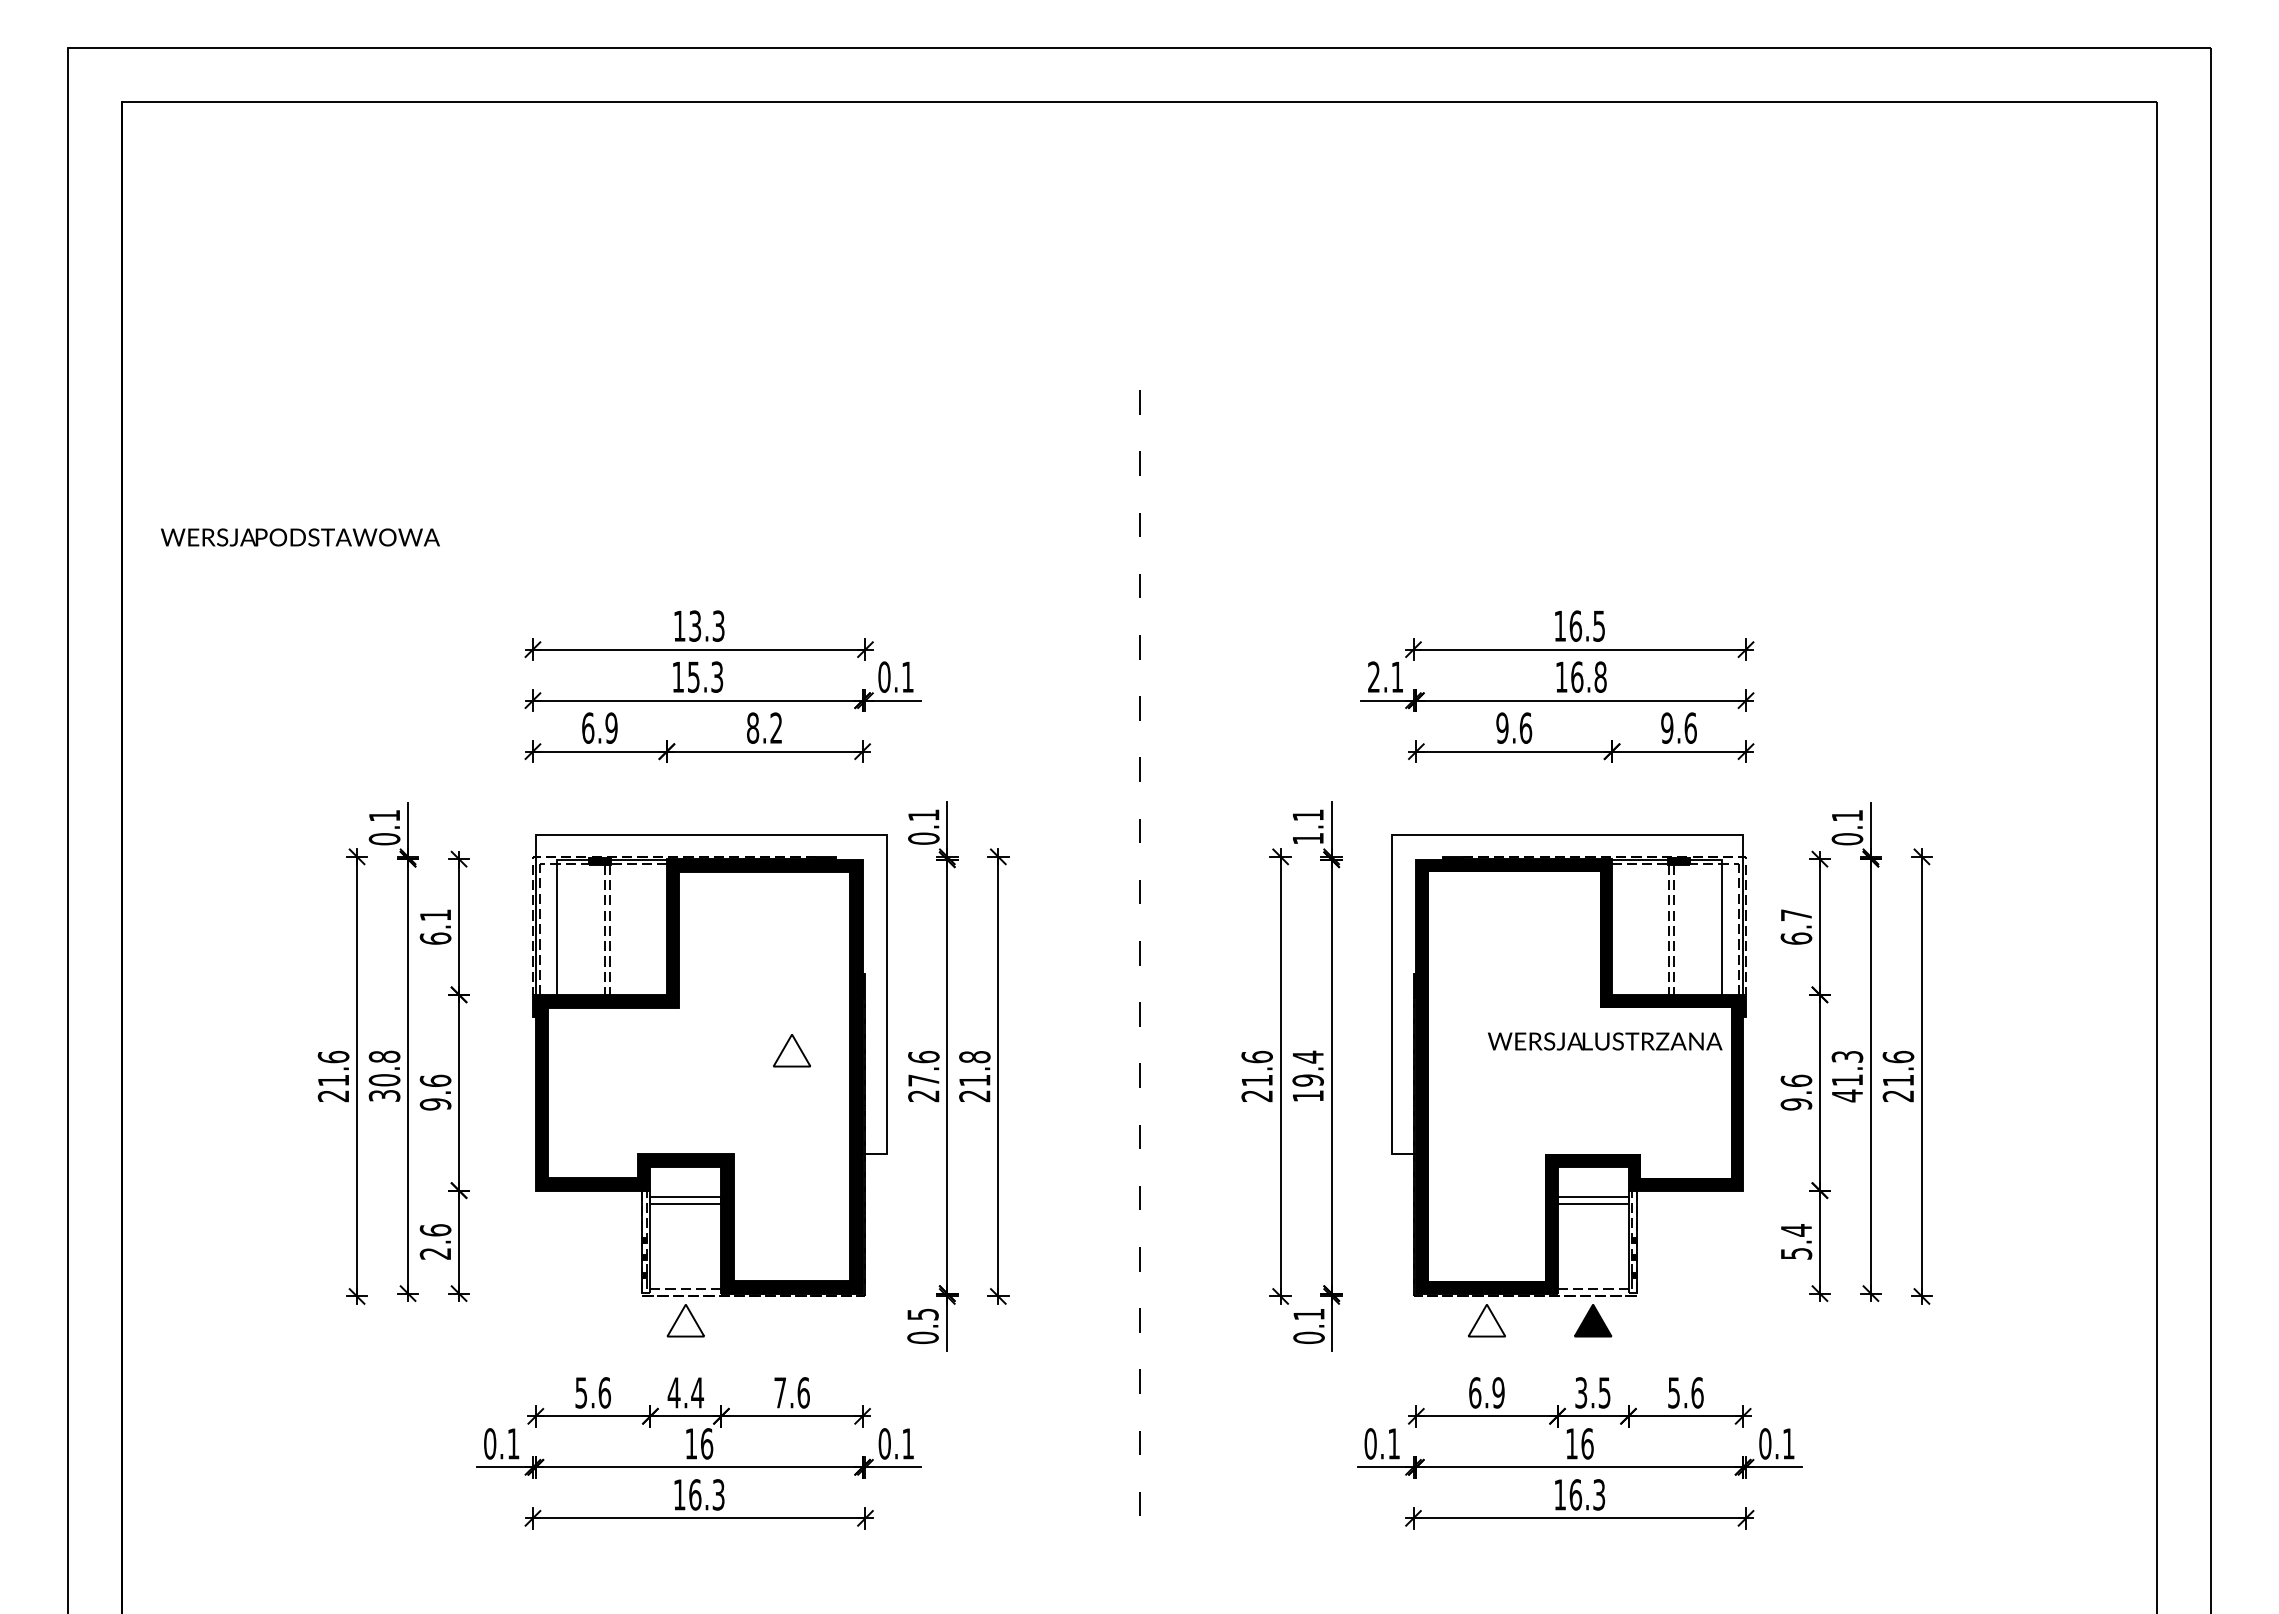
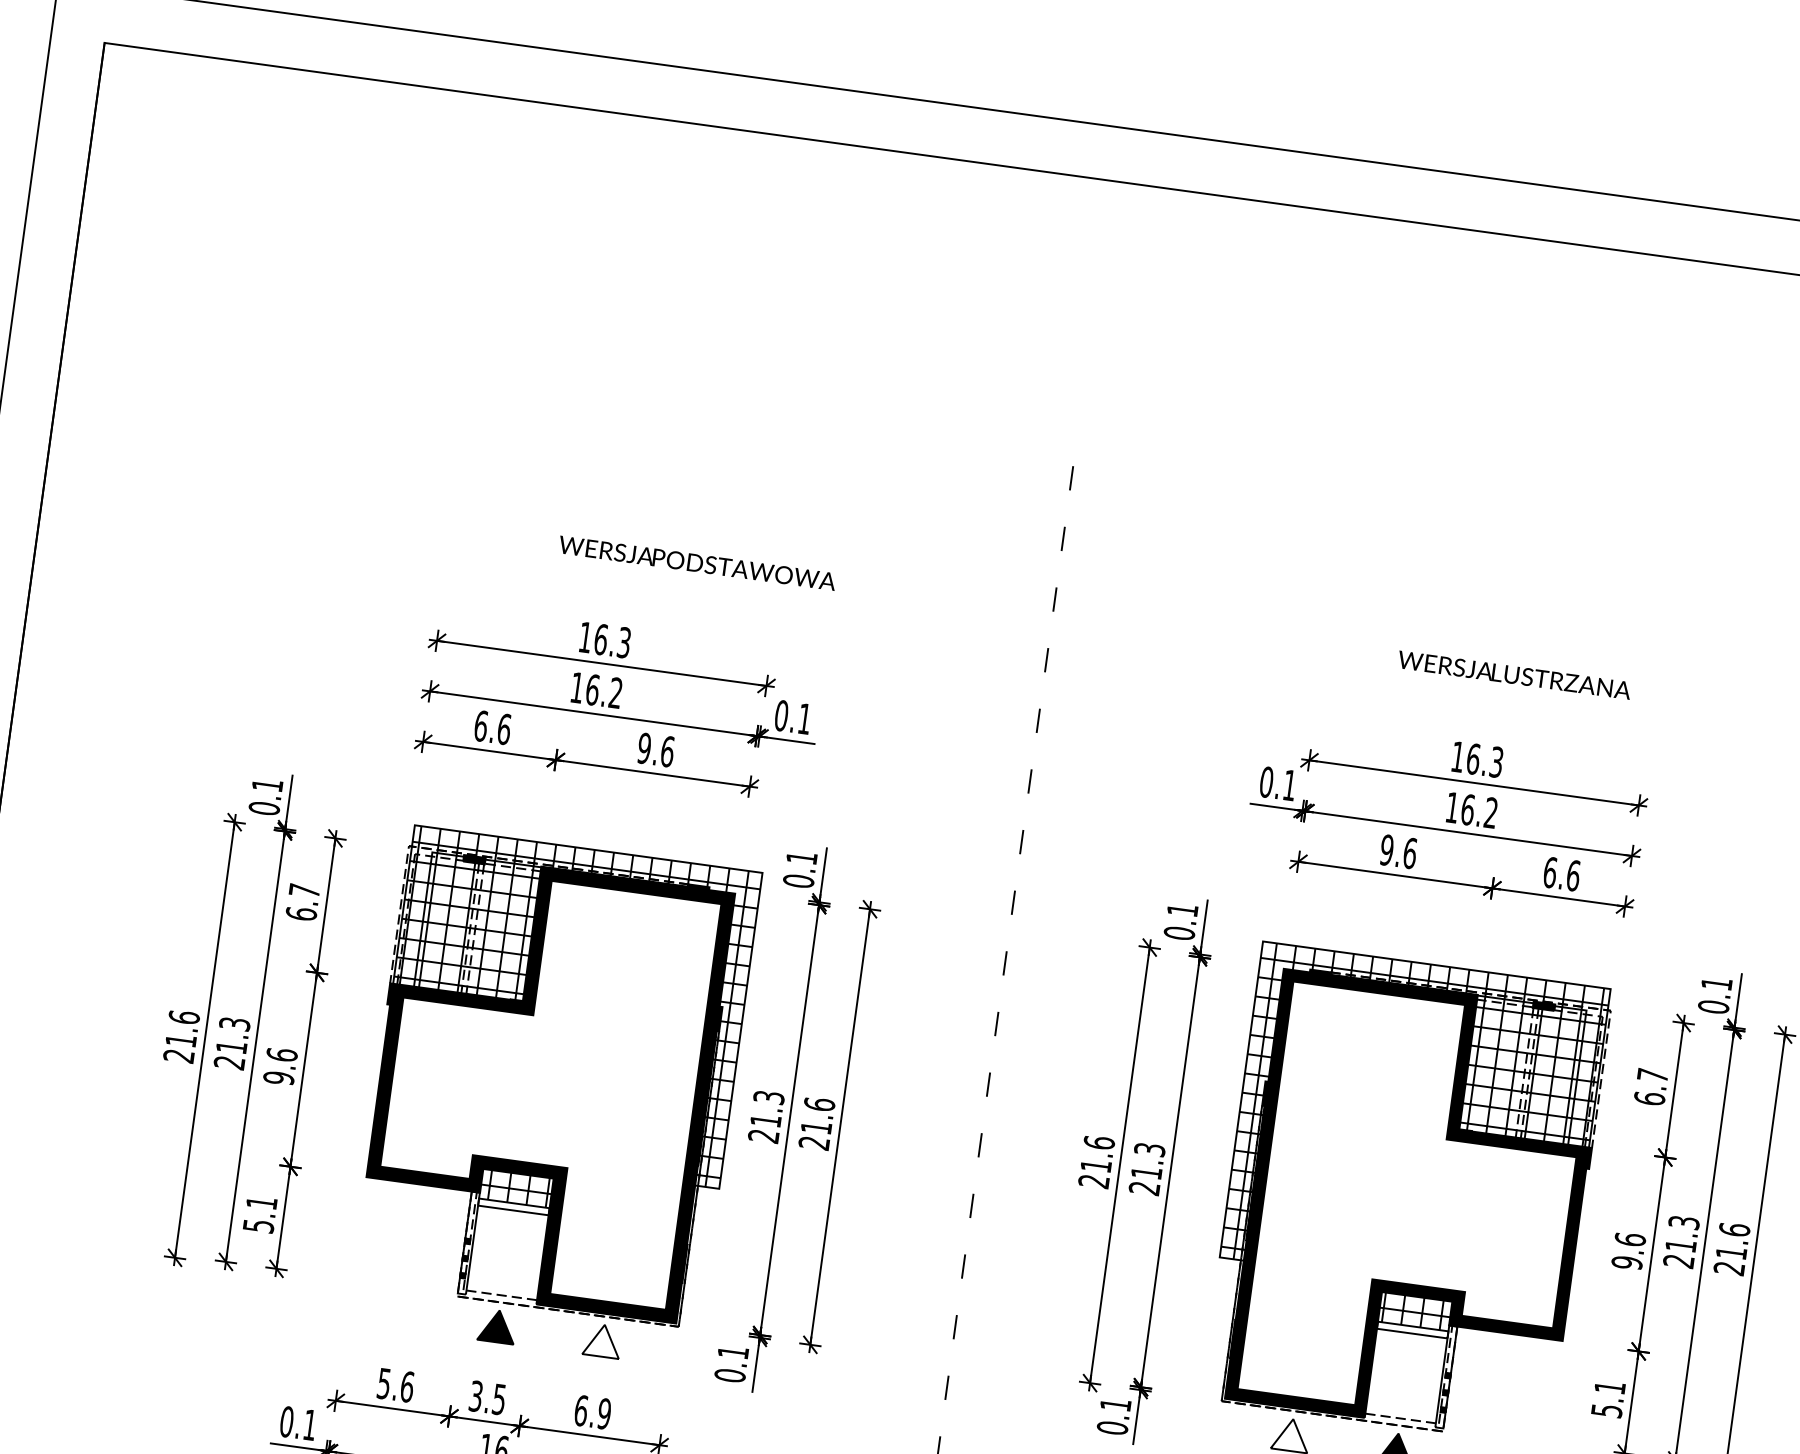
text: (300, 537) -> (697, 563), moved
text: (695, 625) -> (601, 638), 13.3 -> 16.3
text: (1599, 625) -> (1497, 761), 16.5 -> 16.3
text: (705, 676) -> (604, 690), 15.3 -> 16.2
text: (1374, 676) -> (1267, 781), 2.1 -> 0.1
text: (1600, 676) -> (1491, 812), 16.8 -> 16.2
text: (611, 727) -> (504, 728), 6.9 -> 6.6
text: (764, 727) -> (655, 749), 8.2 -> 9.6
text: (1667, 727) -> (1550, 871), 9.6 -> 6.6
text: (1307, 838) -> (1178, 933), 1.1 -> 0.1
text: (435, 915) -> (304, 891), 6.1 -> 6.7
hatch: (711, 994) -> (567, 1006), added
hatch: (1567, 994) -> (1415, 1122), added
text: (1605, 1041) -> (1514, 675), moved
part: (791, 1050) -> (602, 1340), moved
text: (974, 1056) -> (819, 1103), 21.8 -> 21.6
text: (923, 1068) -> (767, 1108), 27.6 -> 21.3
text: (384, 1075) -> (232, 1042), 30.8 -> 21.3
text: (1307, 1076) -> (1146, 1168), 19.4 -> 21.3
text: (1846, 1095) -> (1677, 1260), 41.3 -> 21.3
hatch: (685, 1181) -> (516, 1188), added
hatch: (1592, 1181) -> (1414, 1311), added
text: (1796, 1230) -> (1610, 1387), 5.4 -> 5.1
text: (435, 1241) -> (260, 1213), 2.6 -> 5.1
text: (922, 1314) -> (732, 1352), 0.5 -> 0.1
fill: (685, 1320) -> (497, 1326), added
text: (685, 1392) -> (487, 1397), 4.4 -> 3.5
text: (791, 1392) -> (592, 1411), 7.6 -> 6.9

